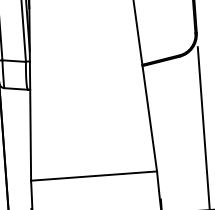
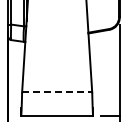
line: (94, 176) -> (57, 92), solid -> dashed

